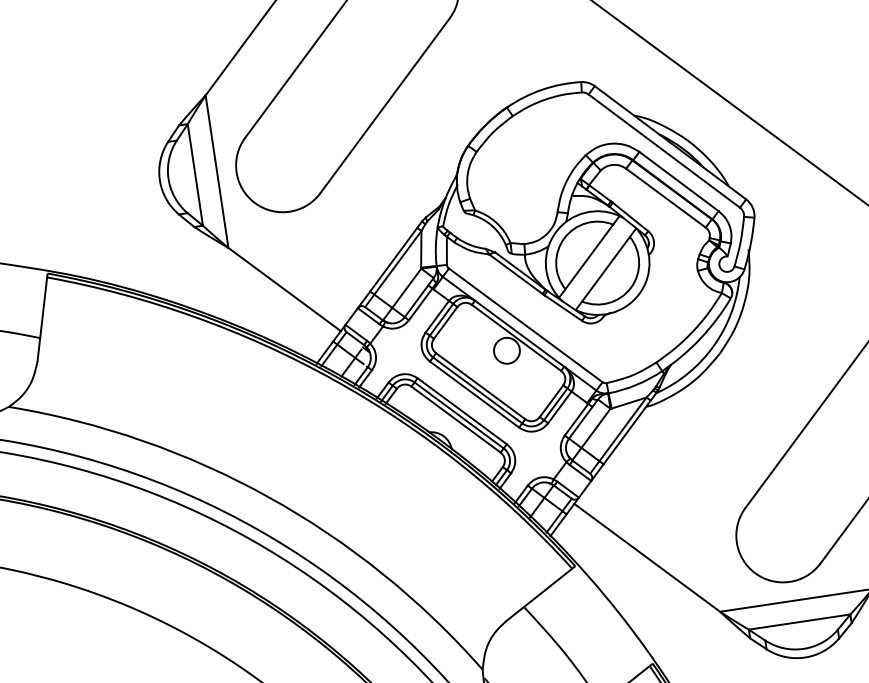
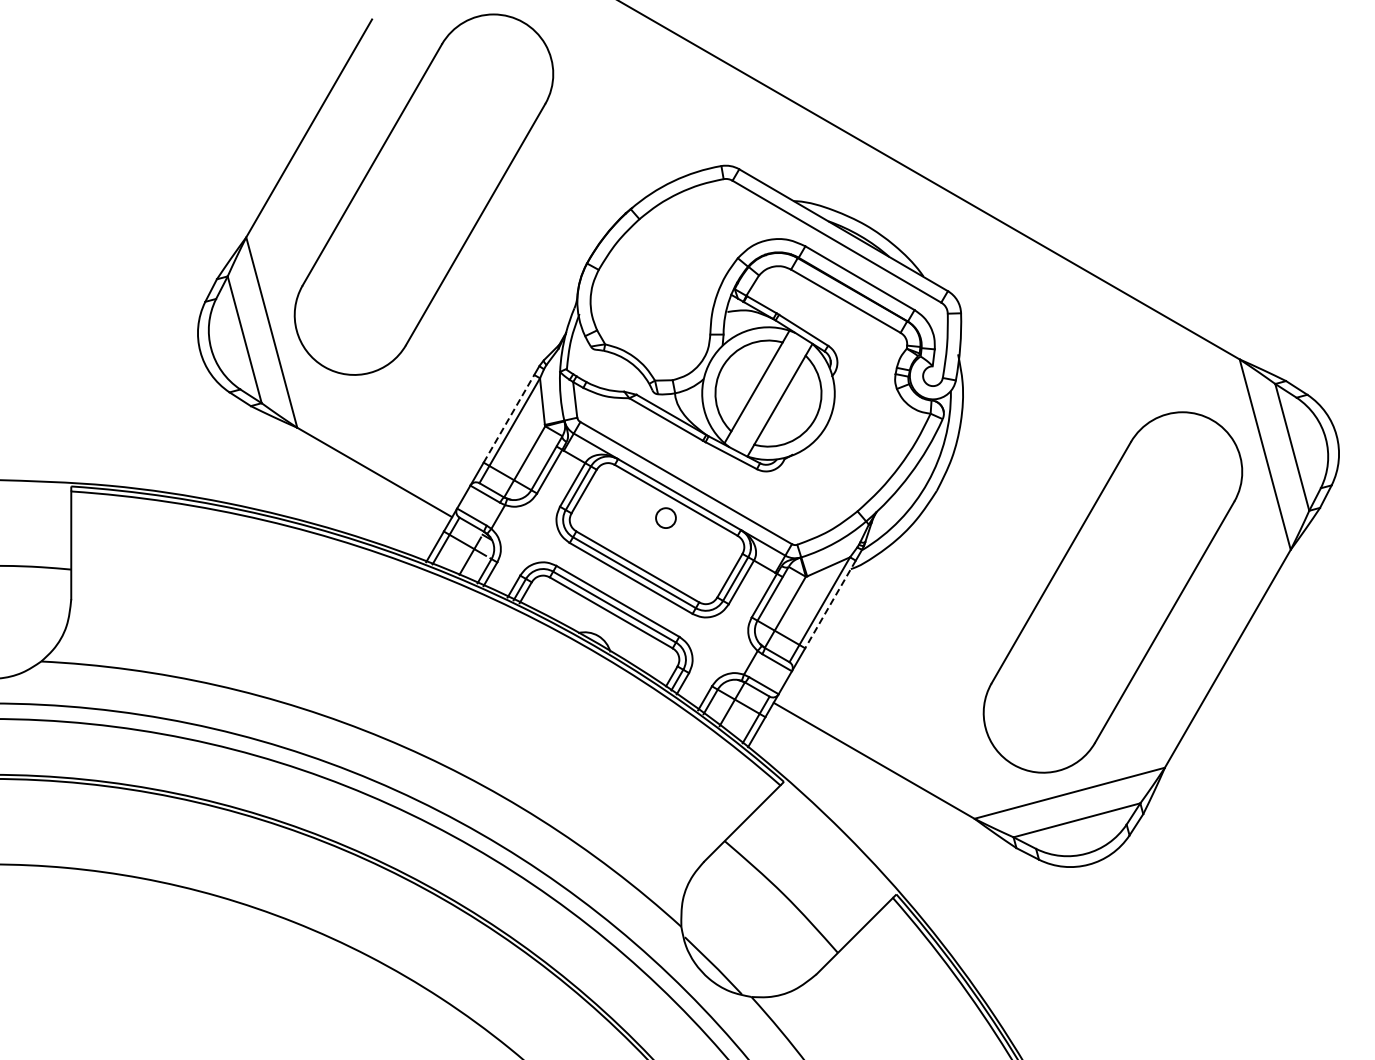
line: (393, 259) -> (508, 418), solid -> dashed
circle: (506, 350) -> (665, 517), size x0.6
line: (627, 432) -> (830, 604), solid -> dashed

